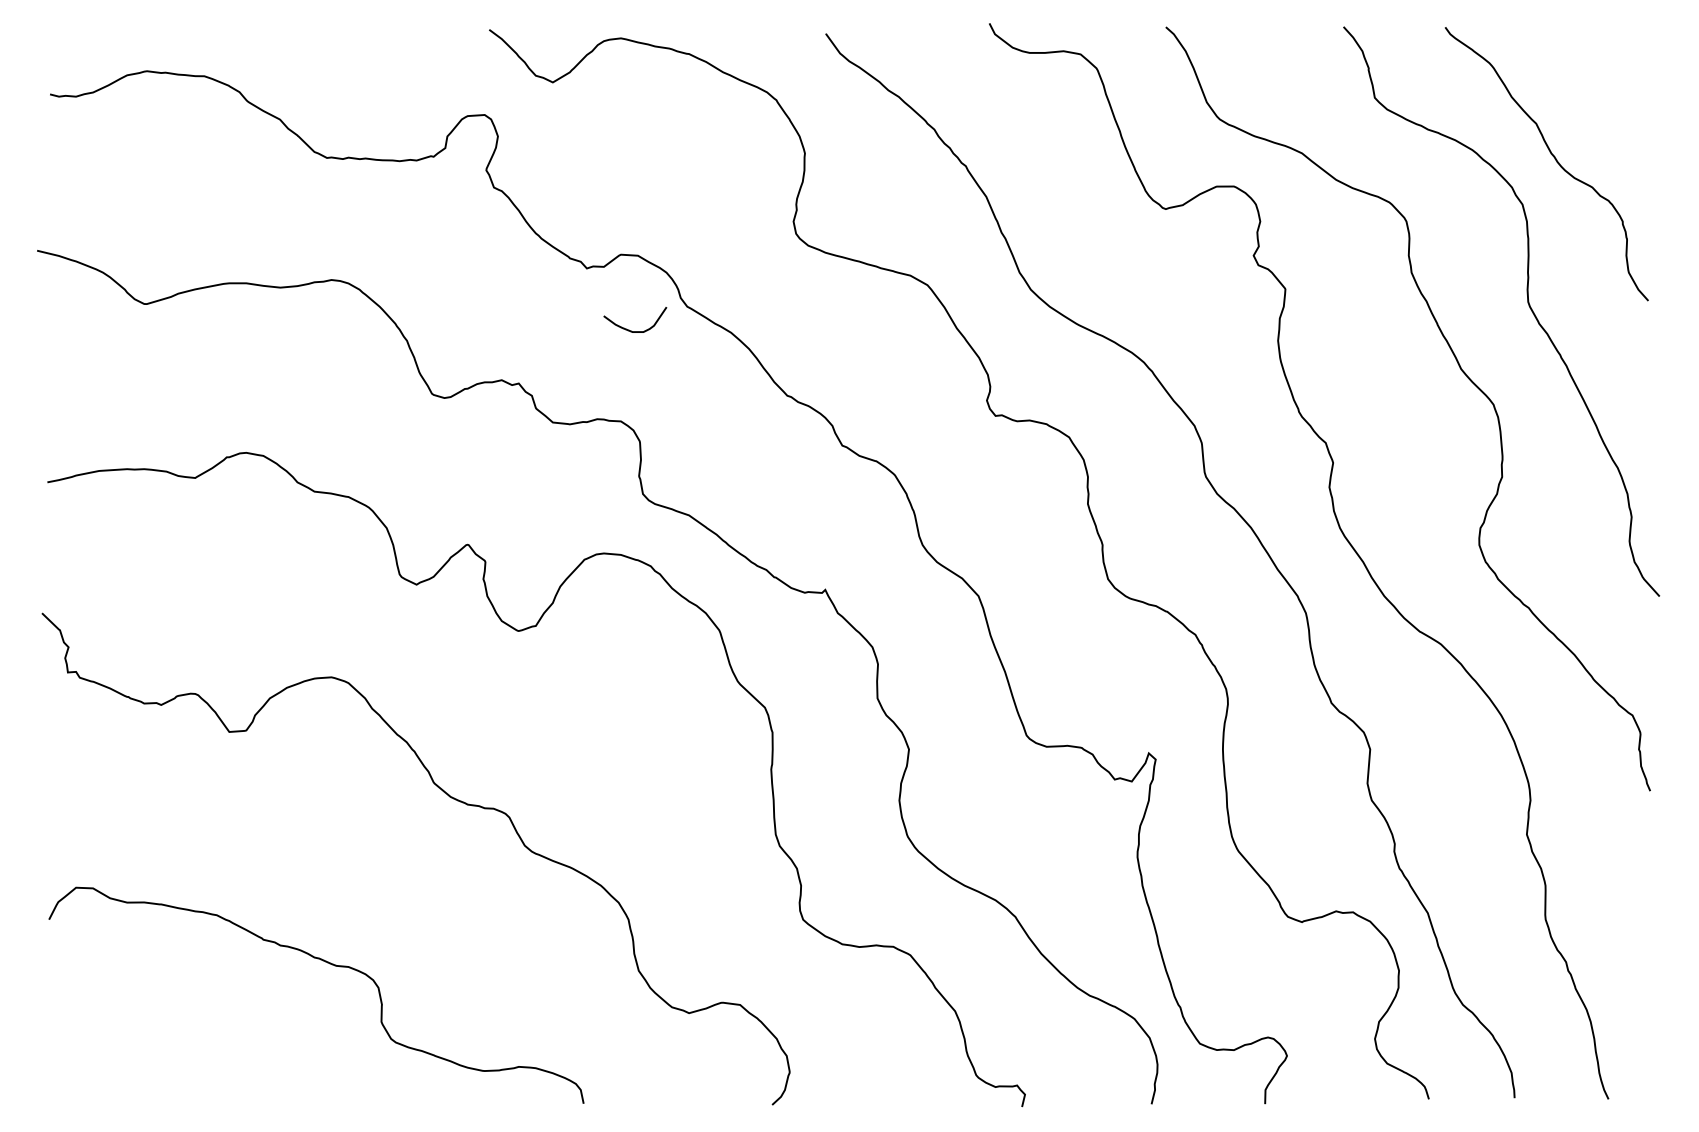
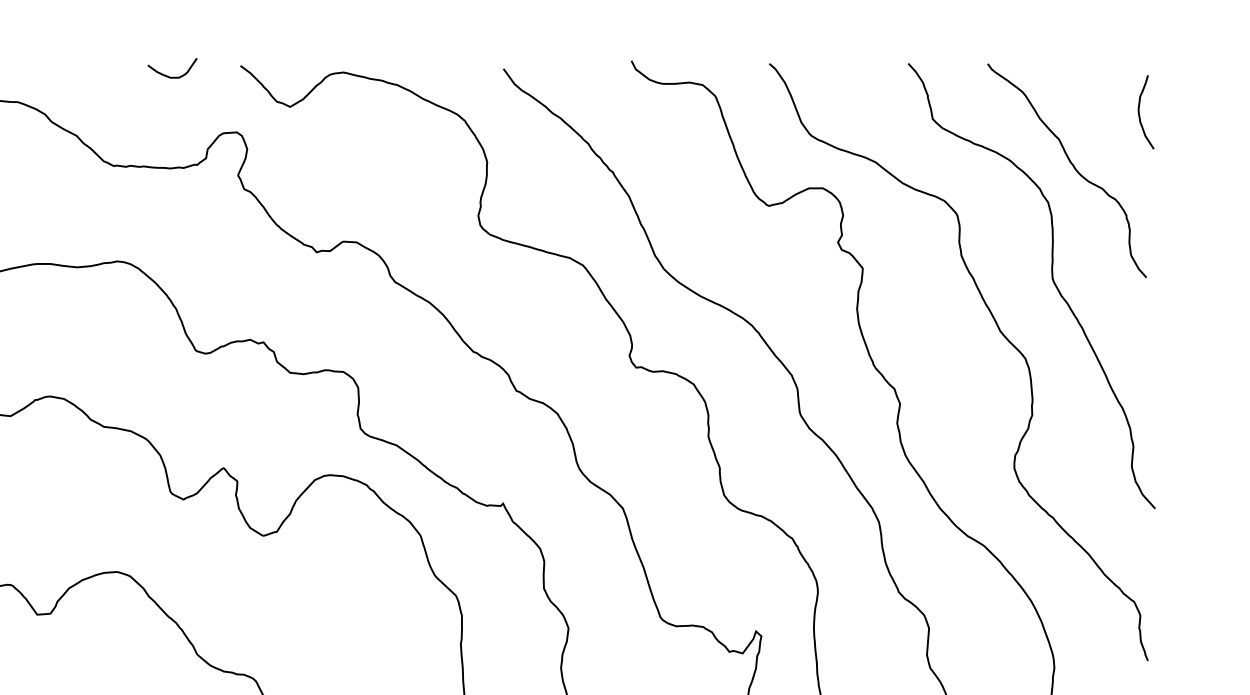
curve: (1639, 88) -> (1139, 111), added
curve: (629, 329) -> (167, 75), moved

